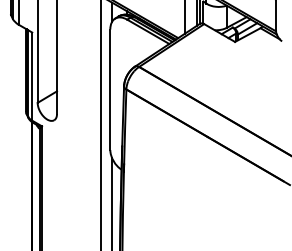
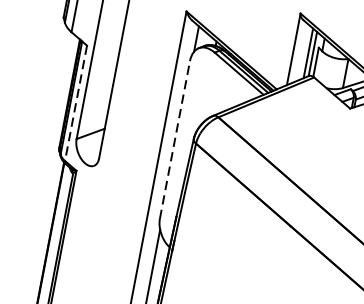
line: (32, 77) -> (76, 104), solid -> dashed
line: (110, 89) -> (175, 139), solid -> dashed

